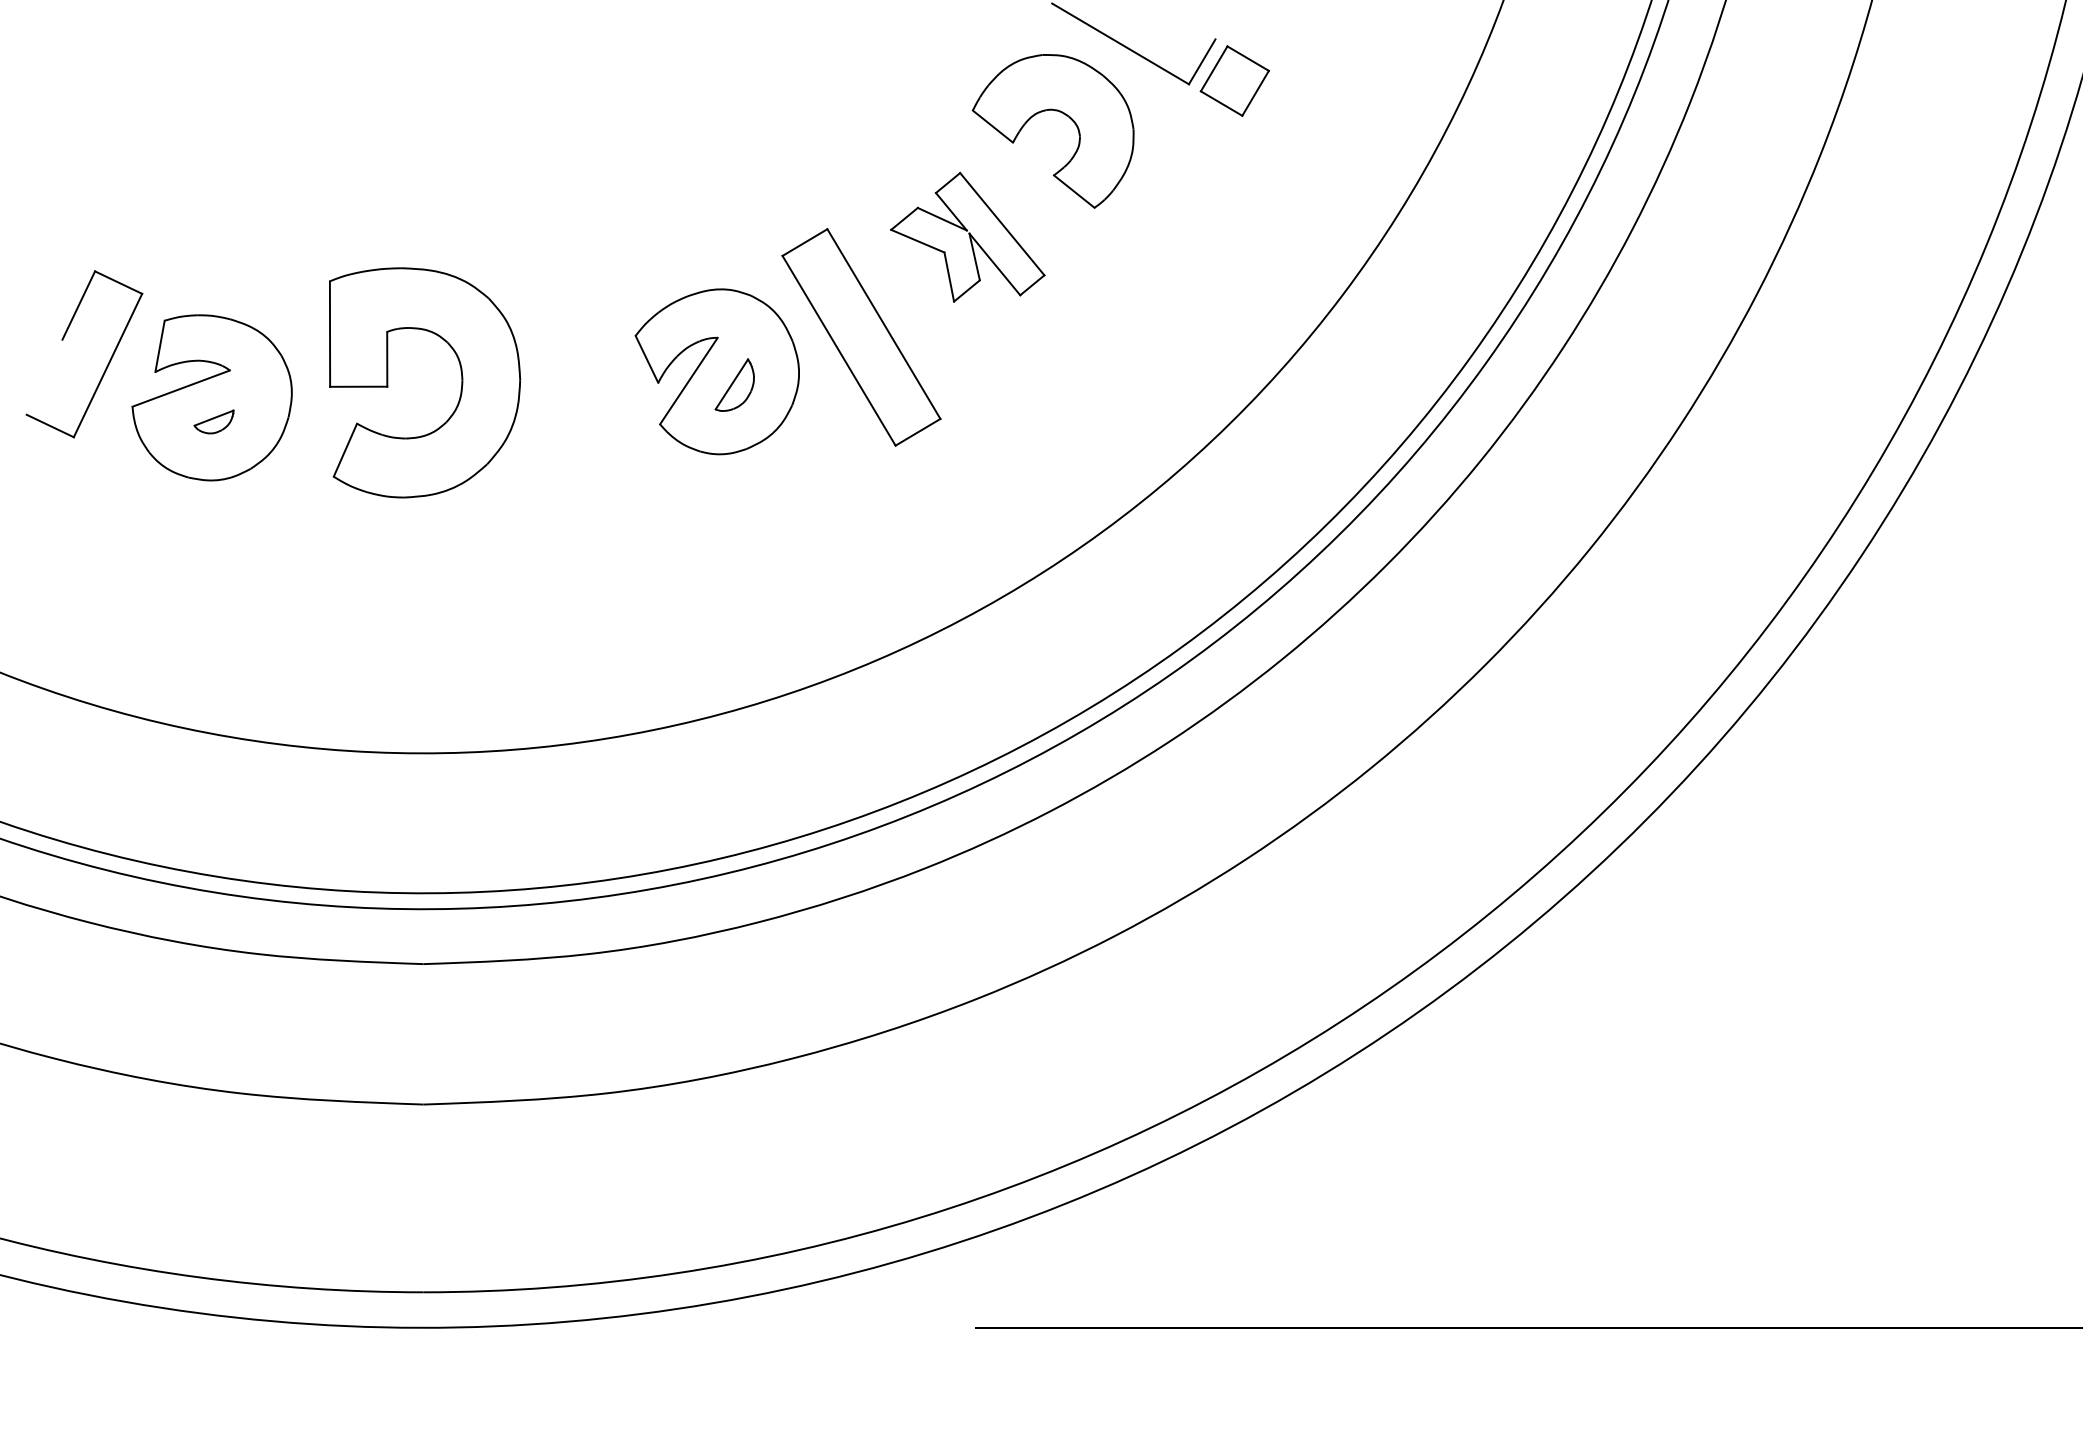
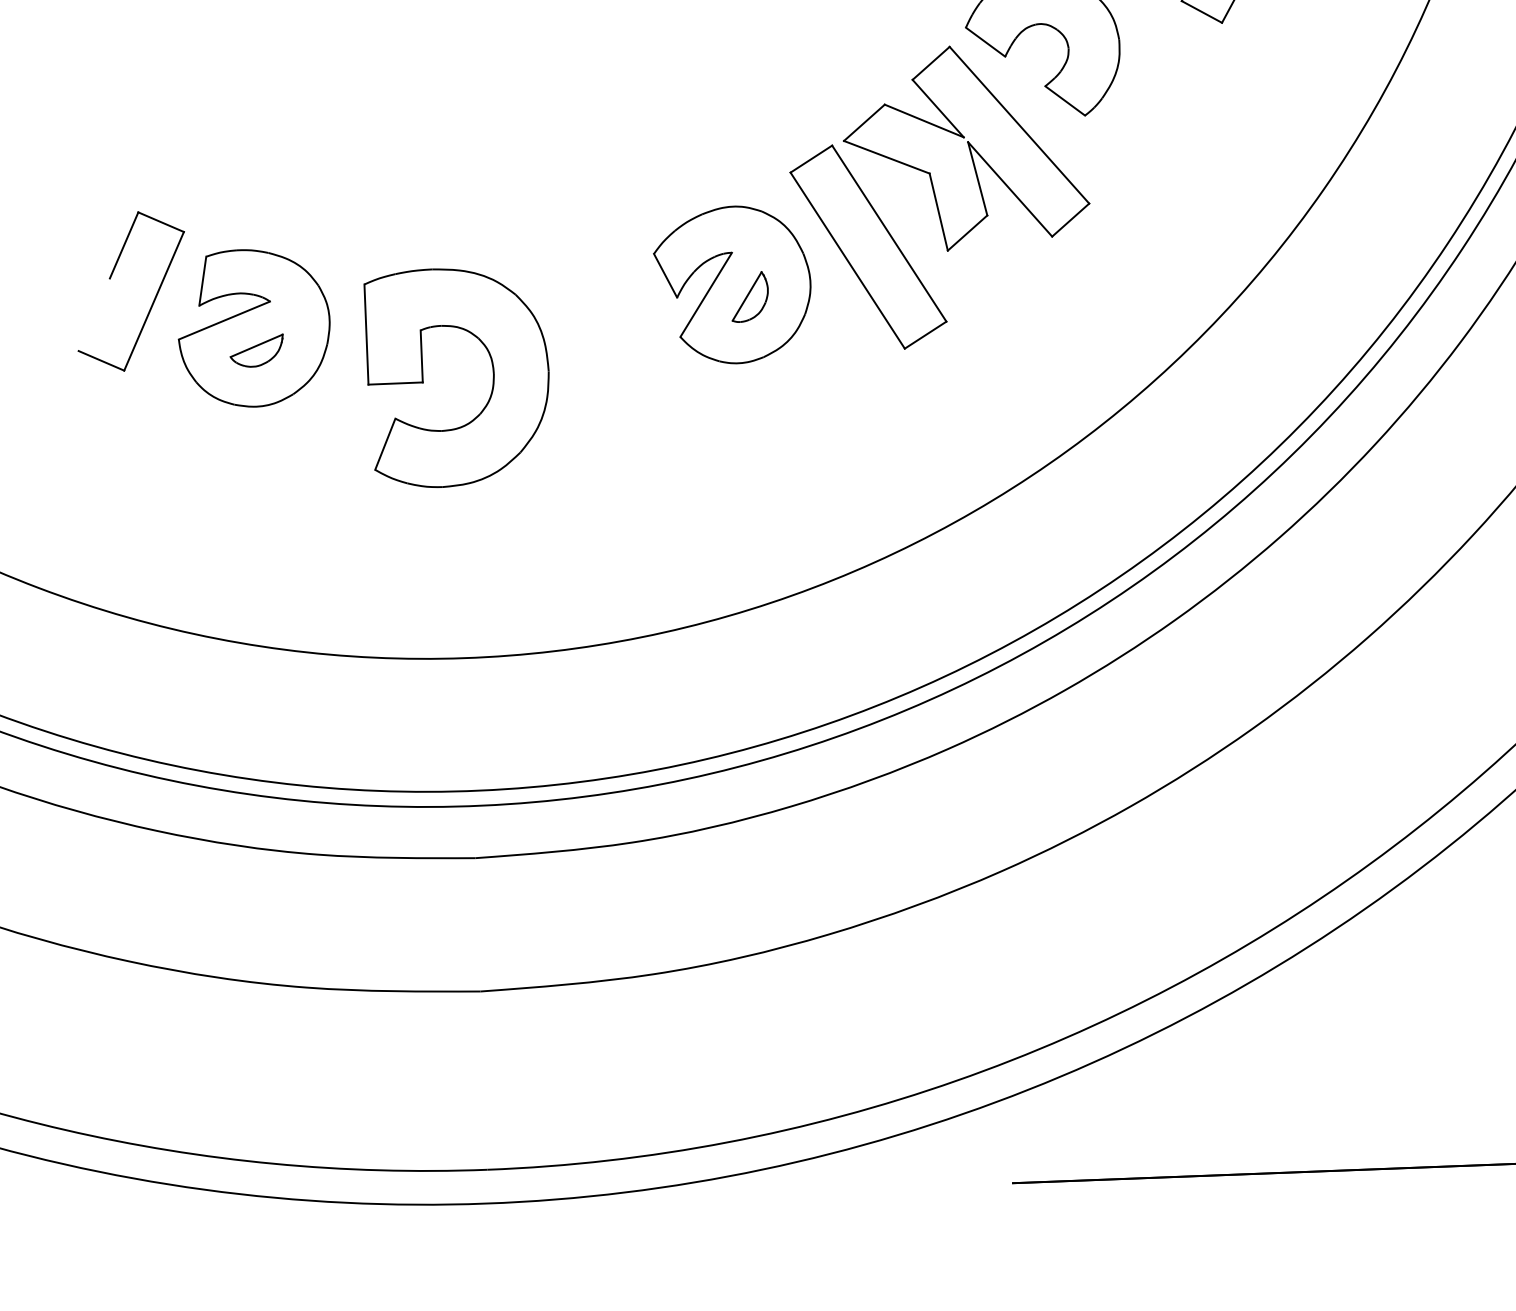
part: (967, 237) -> (965, 148), size x1.67
part: (460, 389) -> (492, 382), moved
part: (213, 421) -> (256, 350), size x1.43

